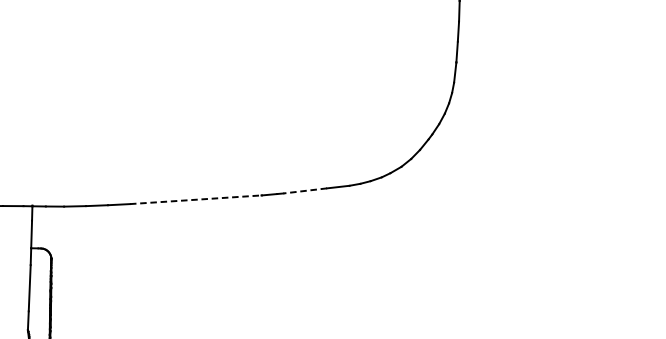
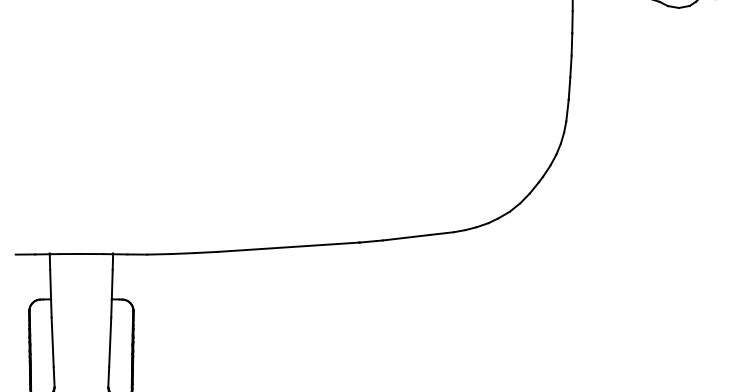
line: (305, 190) -> (406, 237), dashed -> solid
line: (195, 200) -> (288, 247), dashed -> solid

